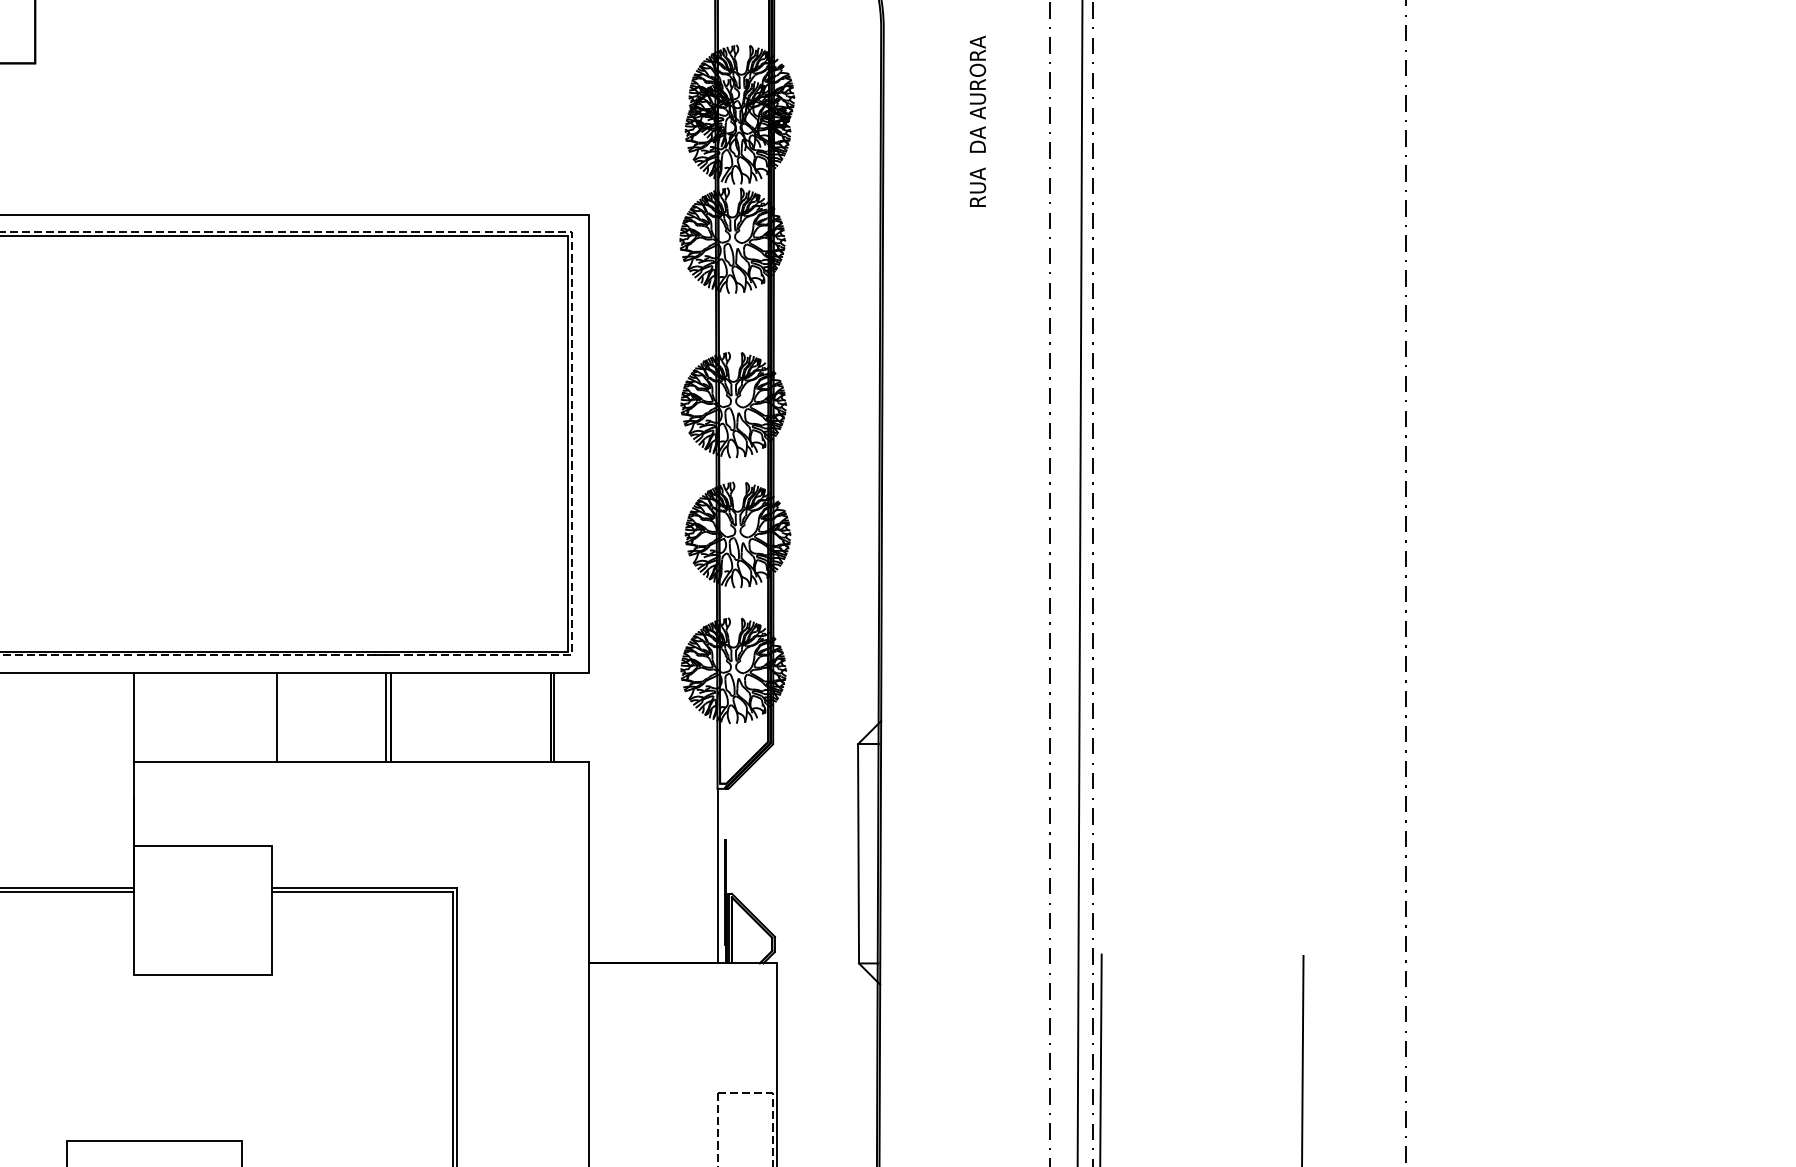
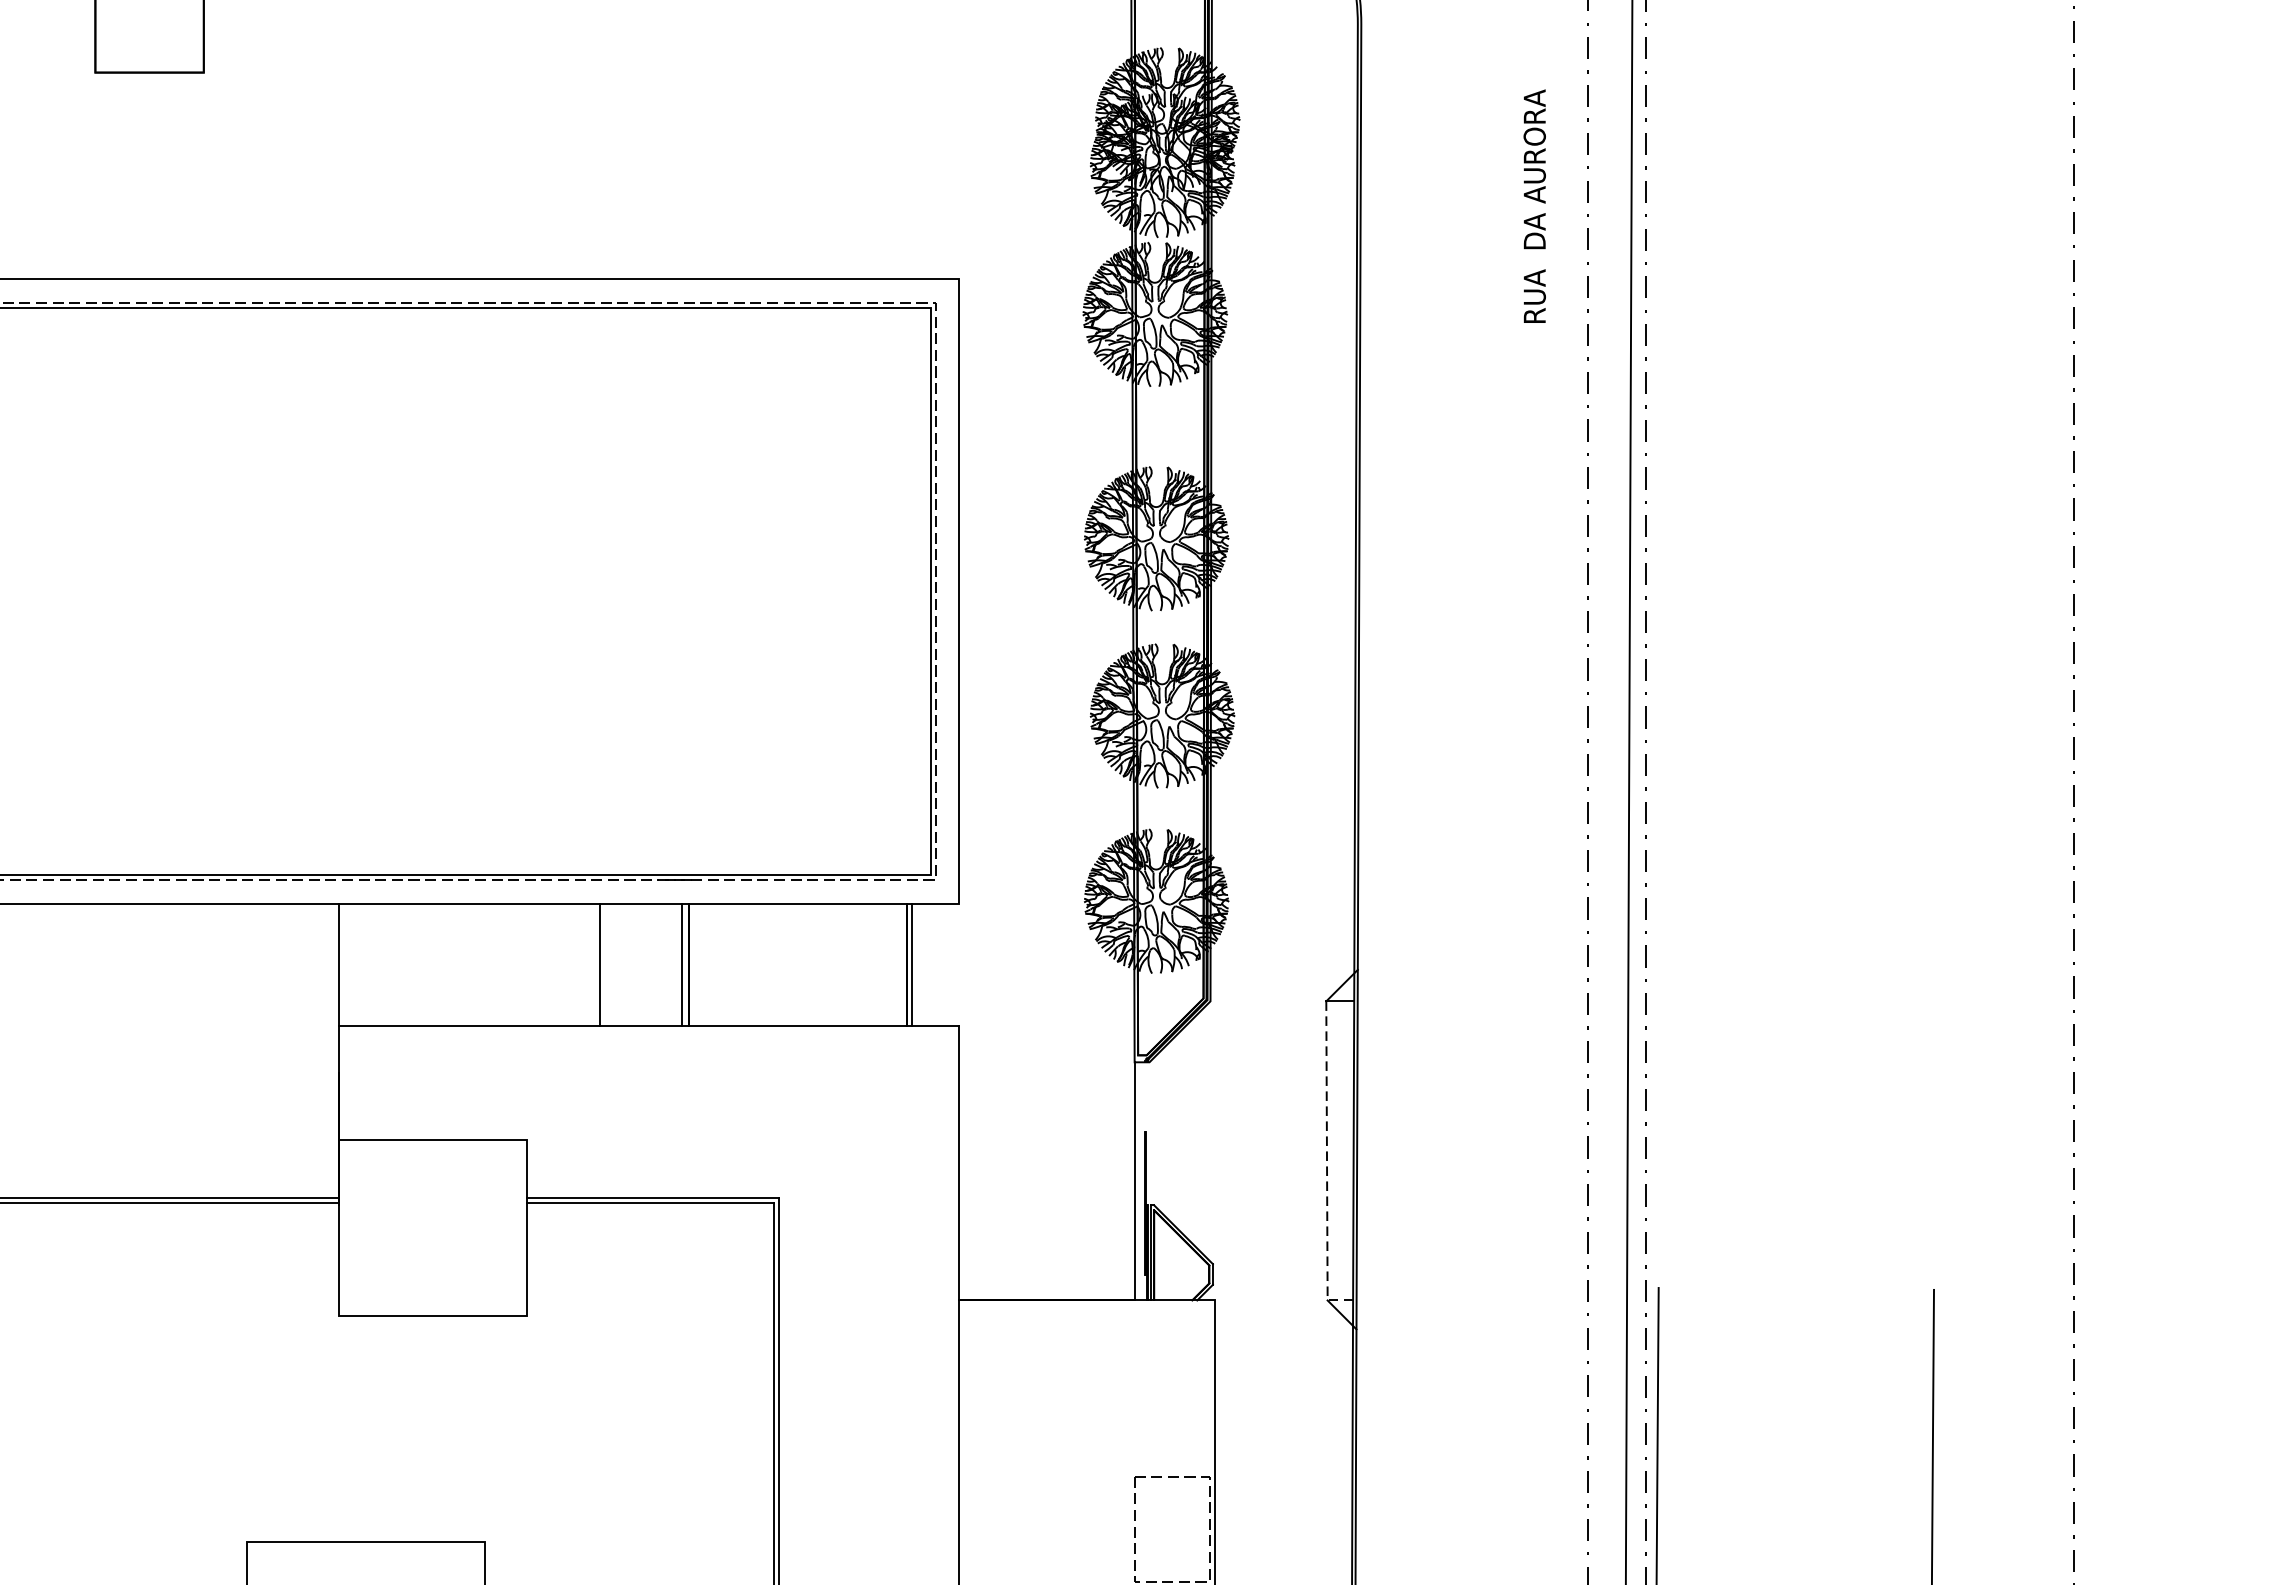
text: (977, 120) -> (1534, 205), moved
line: (277, 717) -> (599, 964), moved
line: (858, 864) -> (1326, 1165), solid -> dashed

